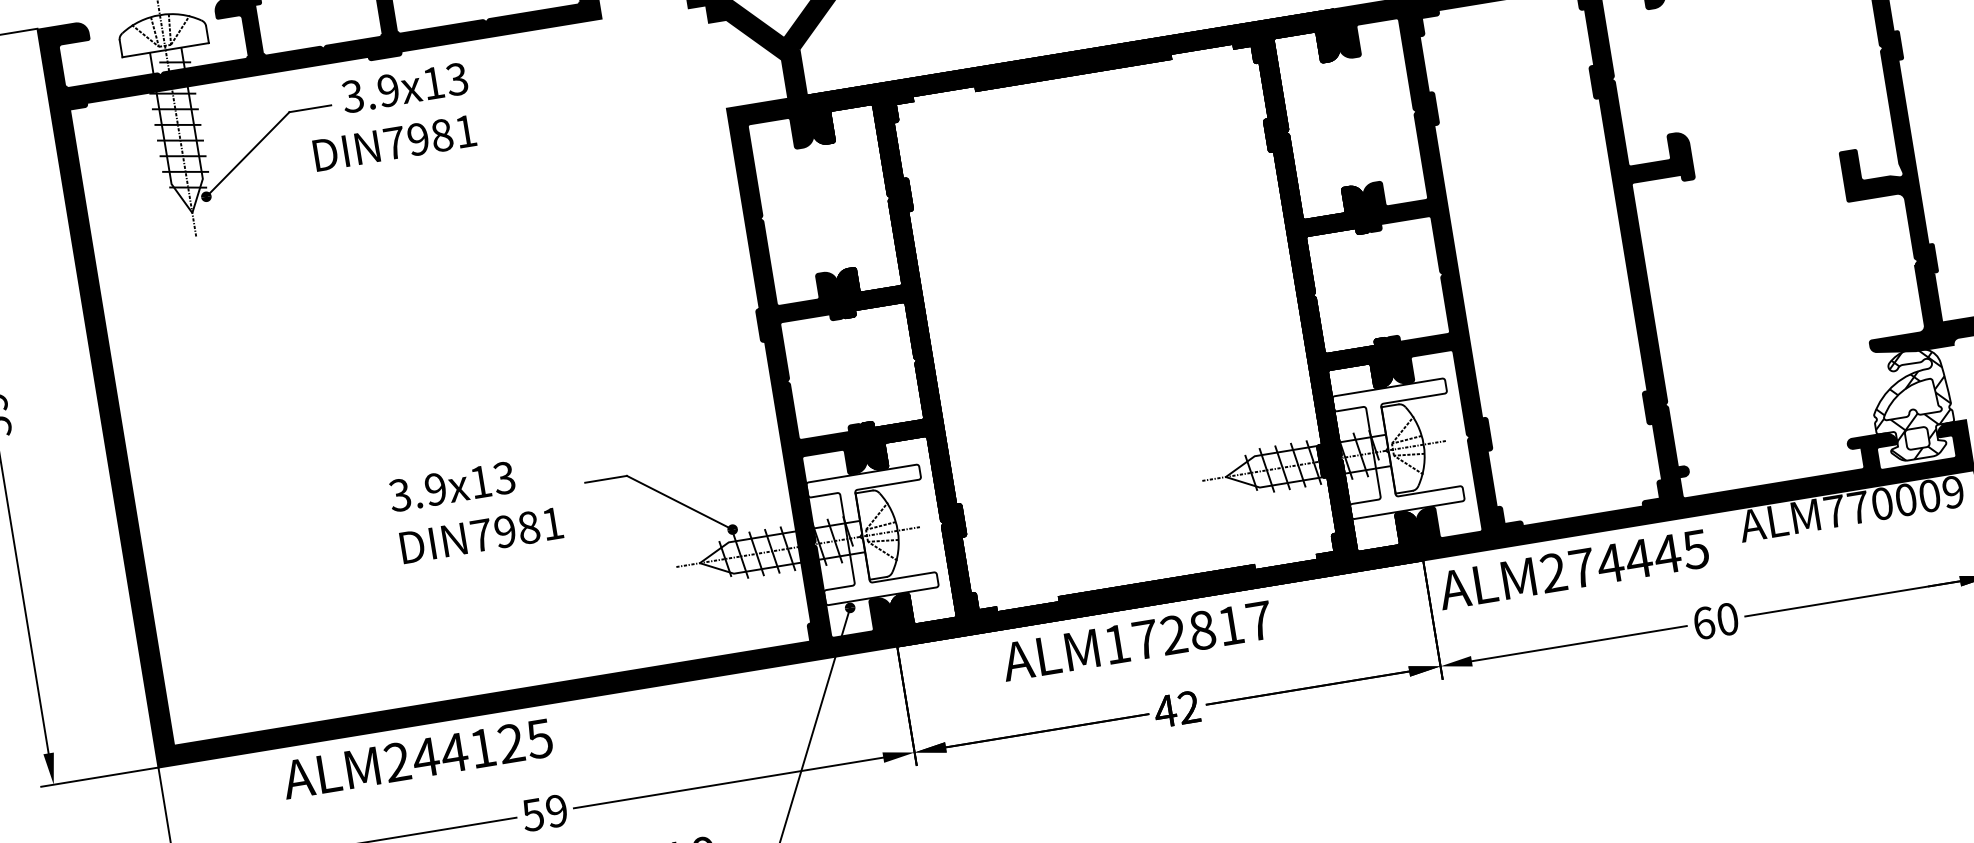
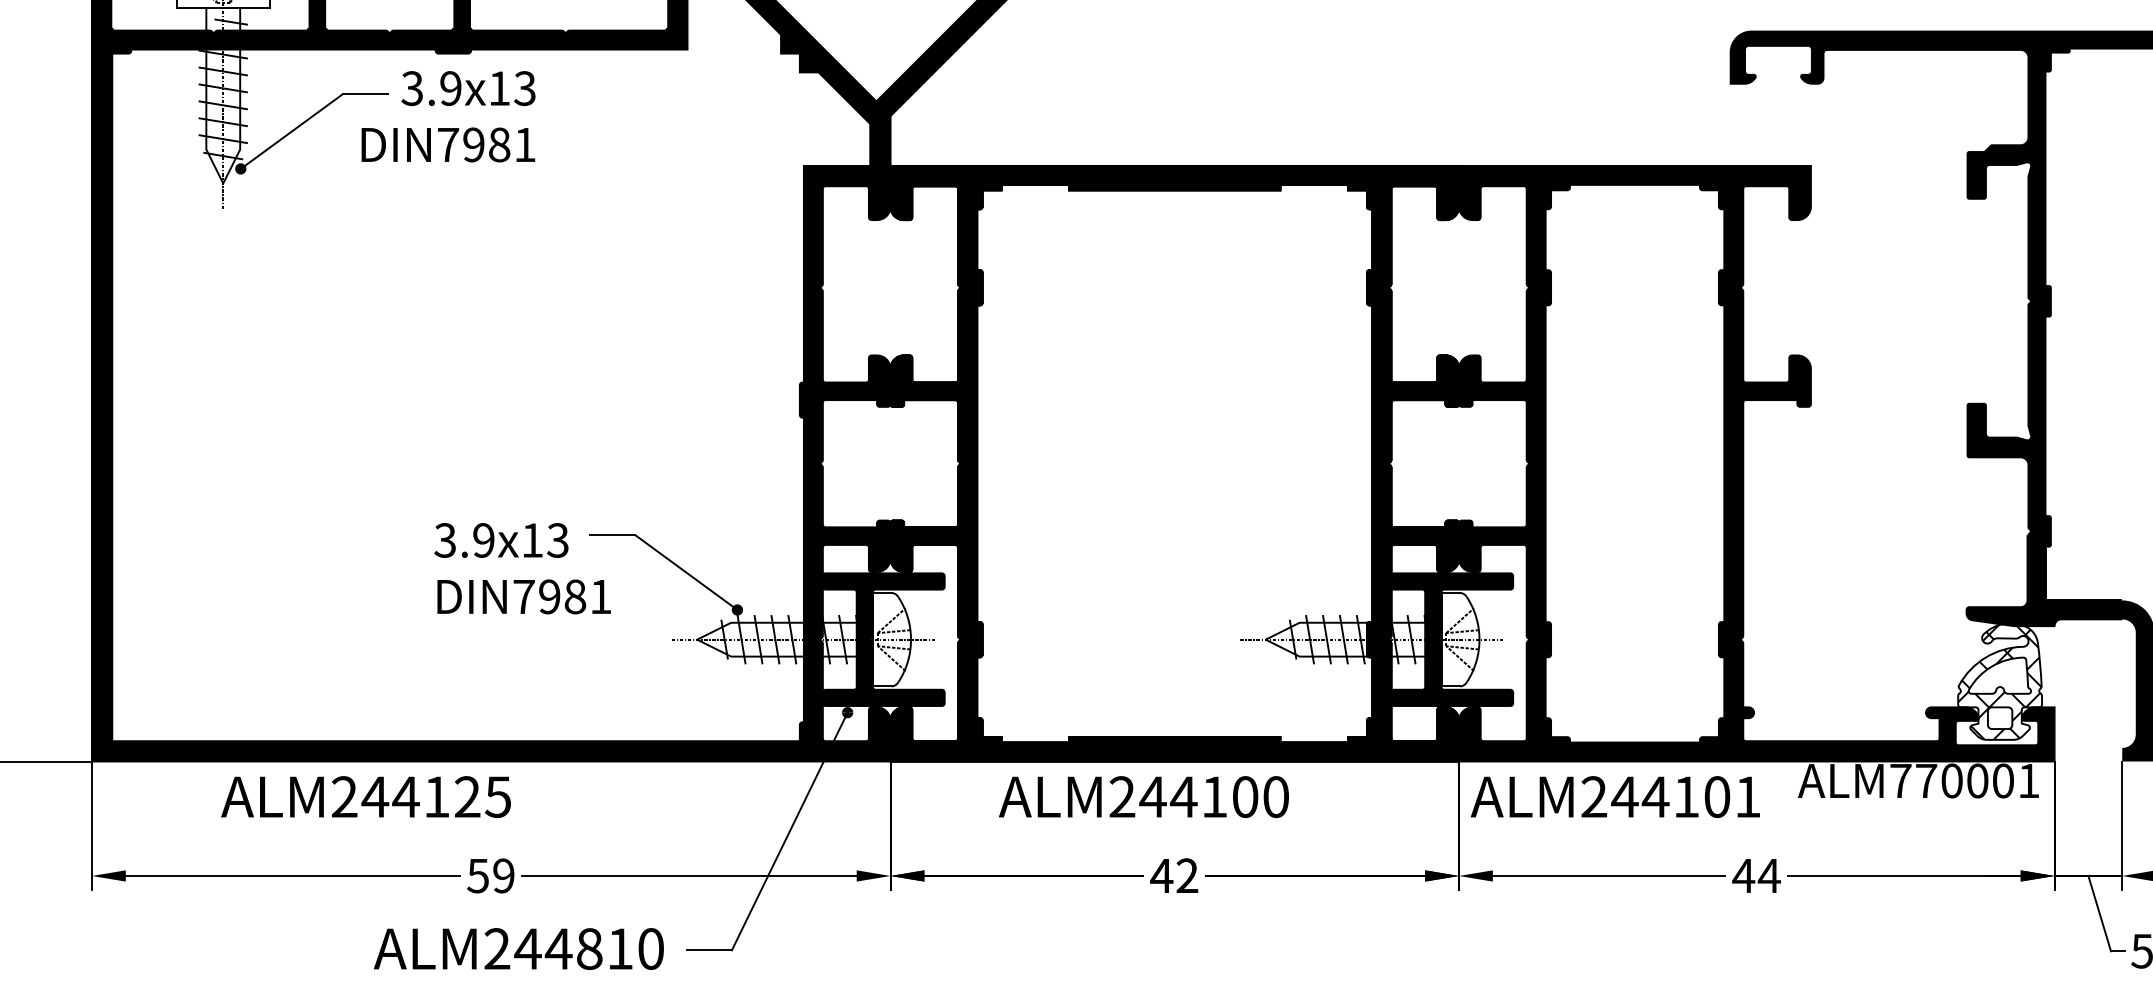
fill: (1398, 448) -> (1452, 639), added
text: (1952, 491) -> (2028, 780), ALM770009 -> ALM770001
text: (475, 509) -> (522, 568), moved
fill: (872, 534) -> (883, 639), added
text: (1638, 559) -> (1685, 797), ALM274445 -> ALM244101
text: (1715, 620) -> (1756, 875), 60 -> 44
text: (1188, 633) -> (1199, 797), ALM172817 -> ALM244100

